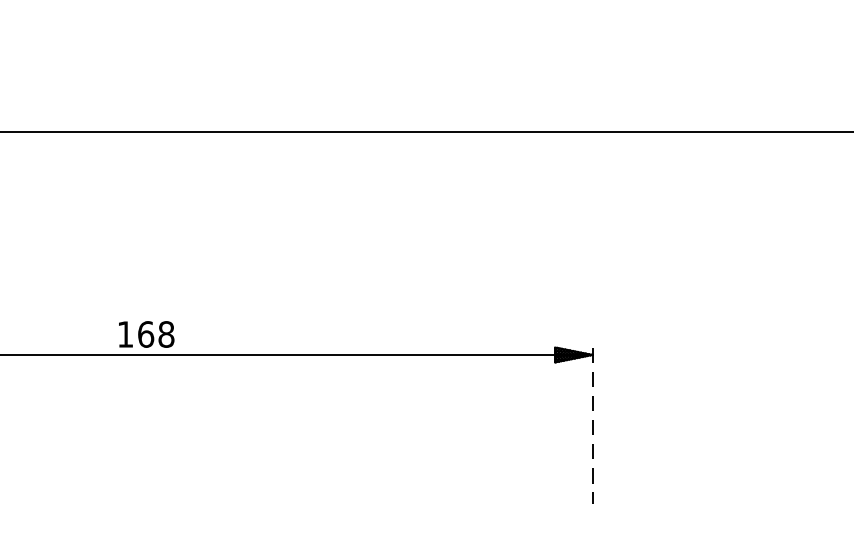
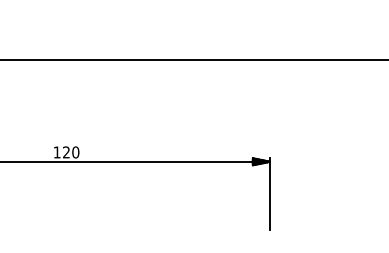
text: (157, 334) -> (71, 152), 168 -> 120
line: (591, 424) -> (269, 193), dashed -> solid

